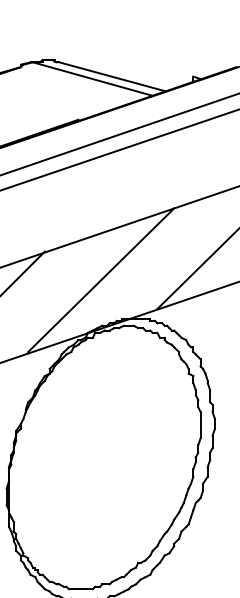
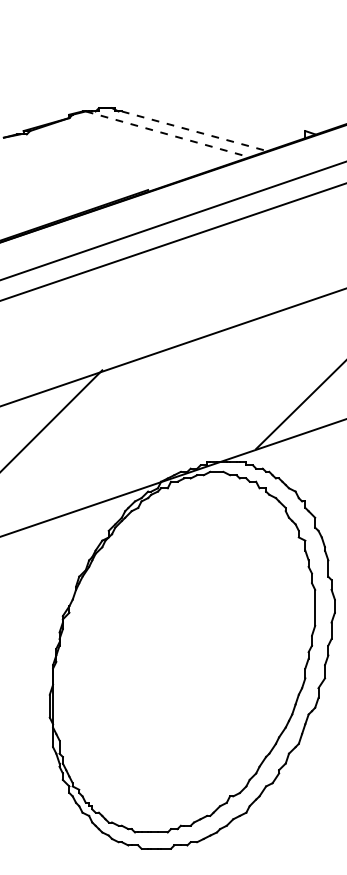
line: (111, 76) -> (193, 131), solid -> dashed
line: (93, 79) -> (168, 134), solid -> dashed
line: (101, 280) -> (179, 409), removed

